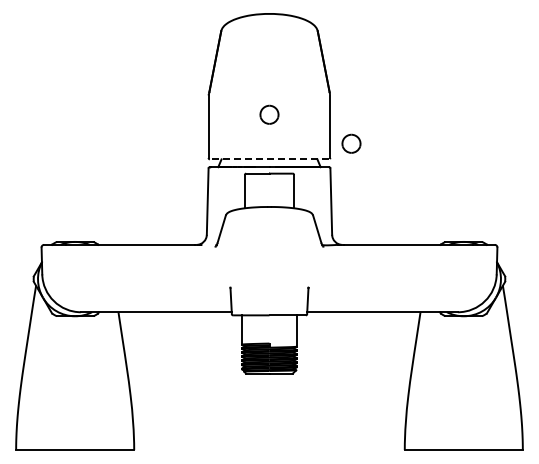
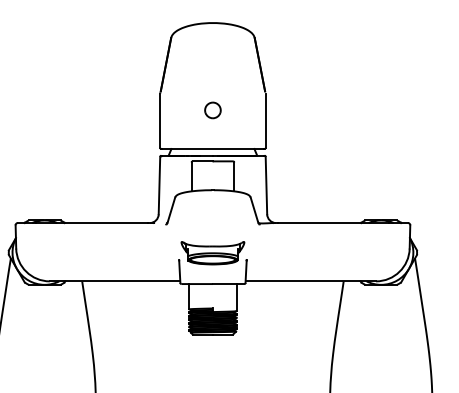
part: (351, 143) -> (283, 135), removed
line: (269, 159) -> (212, 149), dashed -> solid
part: (269, 279) -> (212, 253), added

